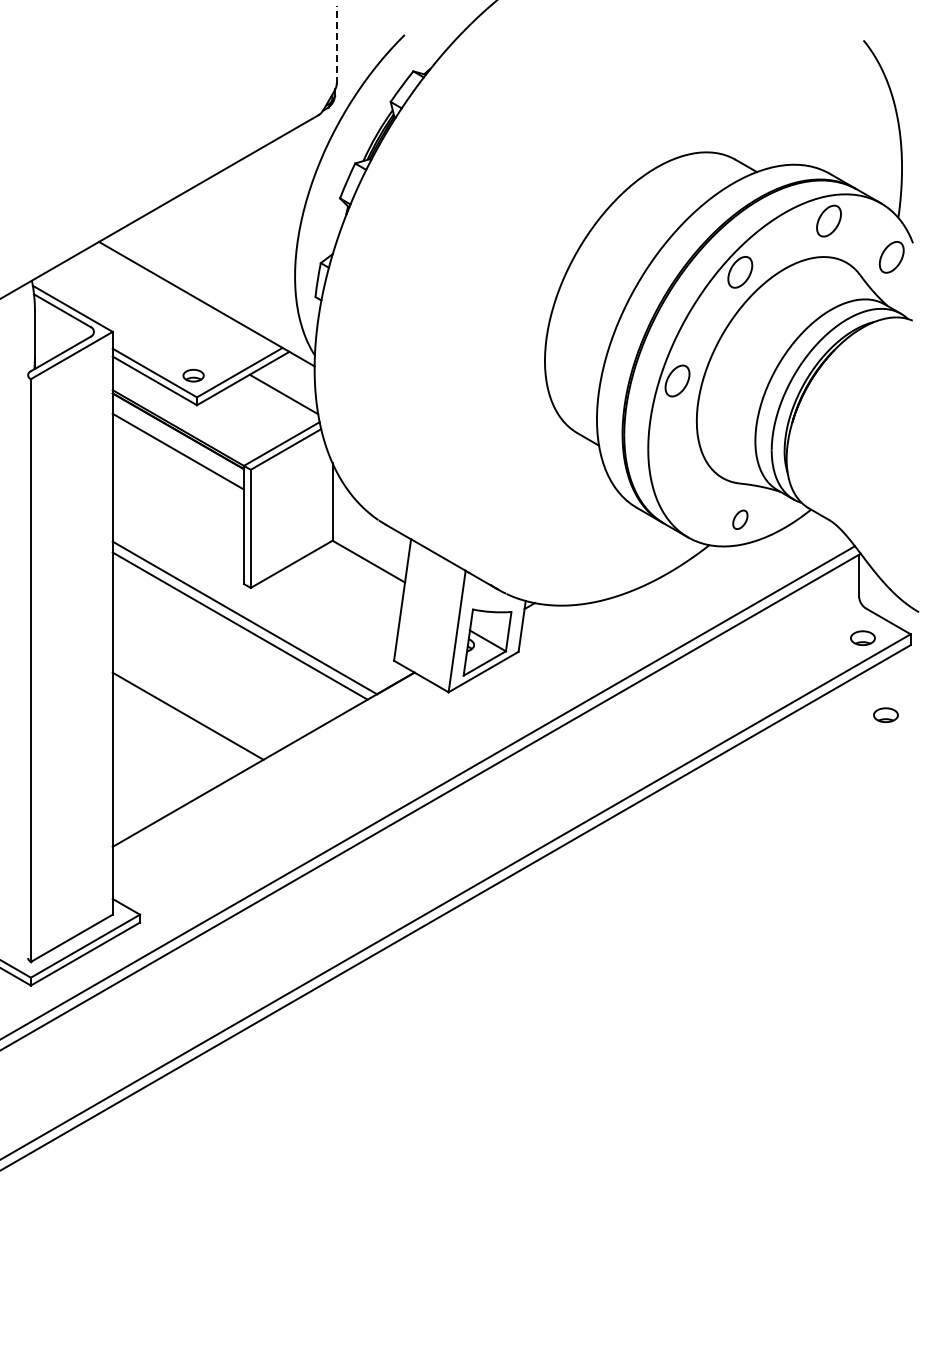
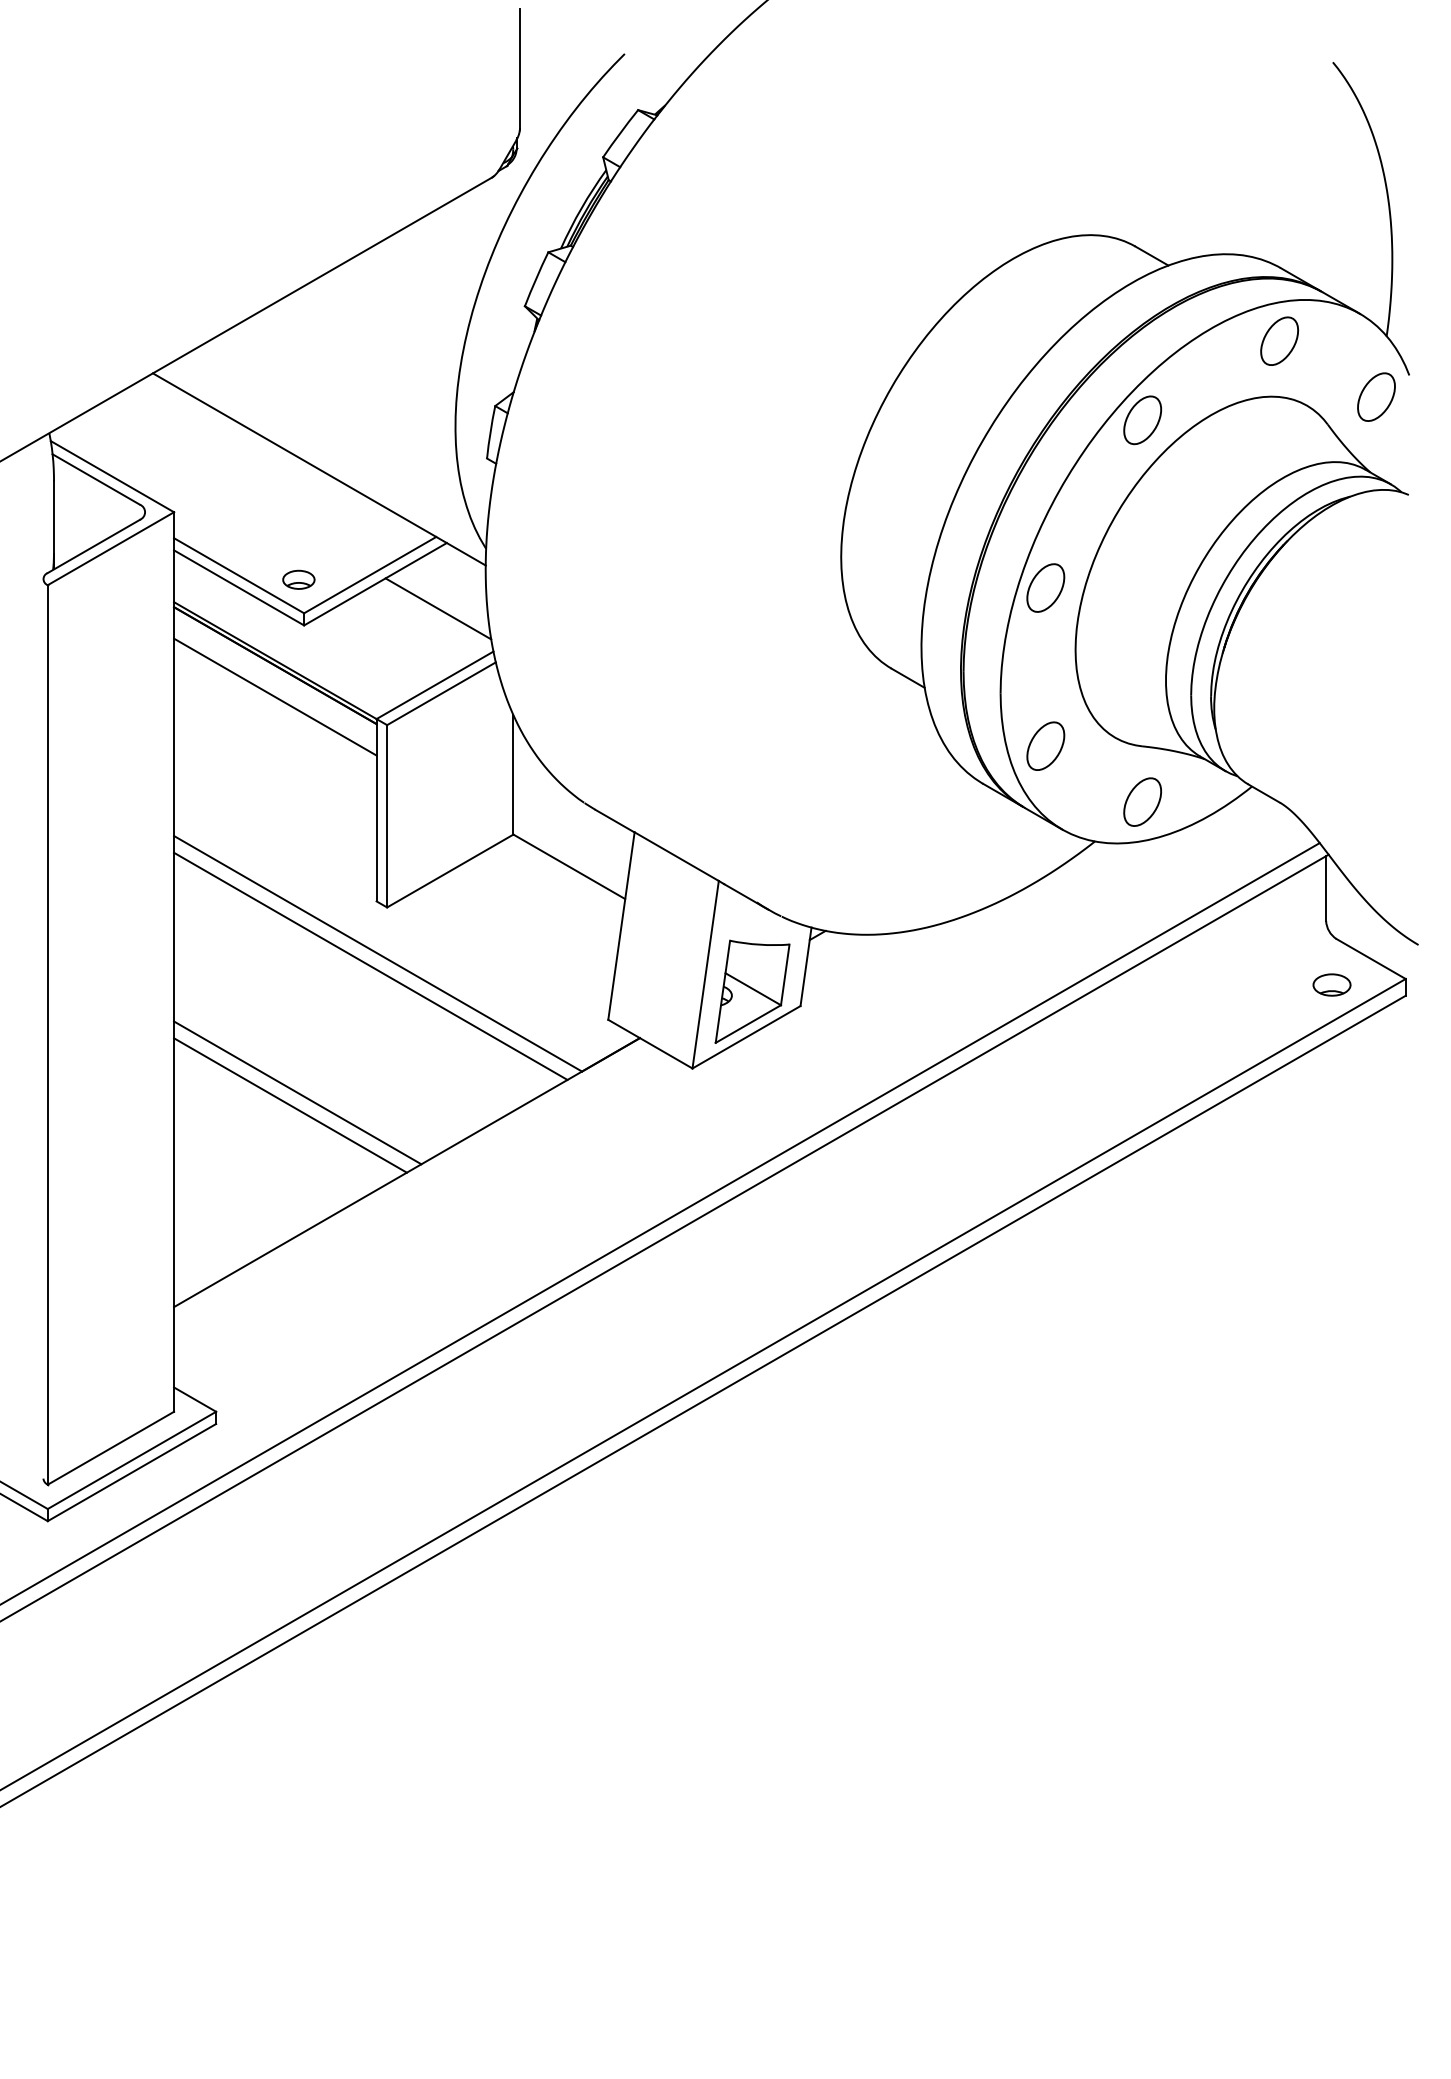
line: (336, 44) -> (519, 68), dashed -> solid
part: (677, 483) -> (1045, 746), added
part: (740, 519) -> (1143, 801), size x1.67
line: (192, 707) -> (297, 1091), added
part: (885, 714) -> (1366, 1102), removed

